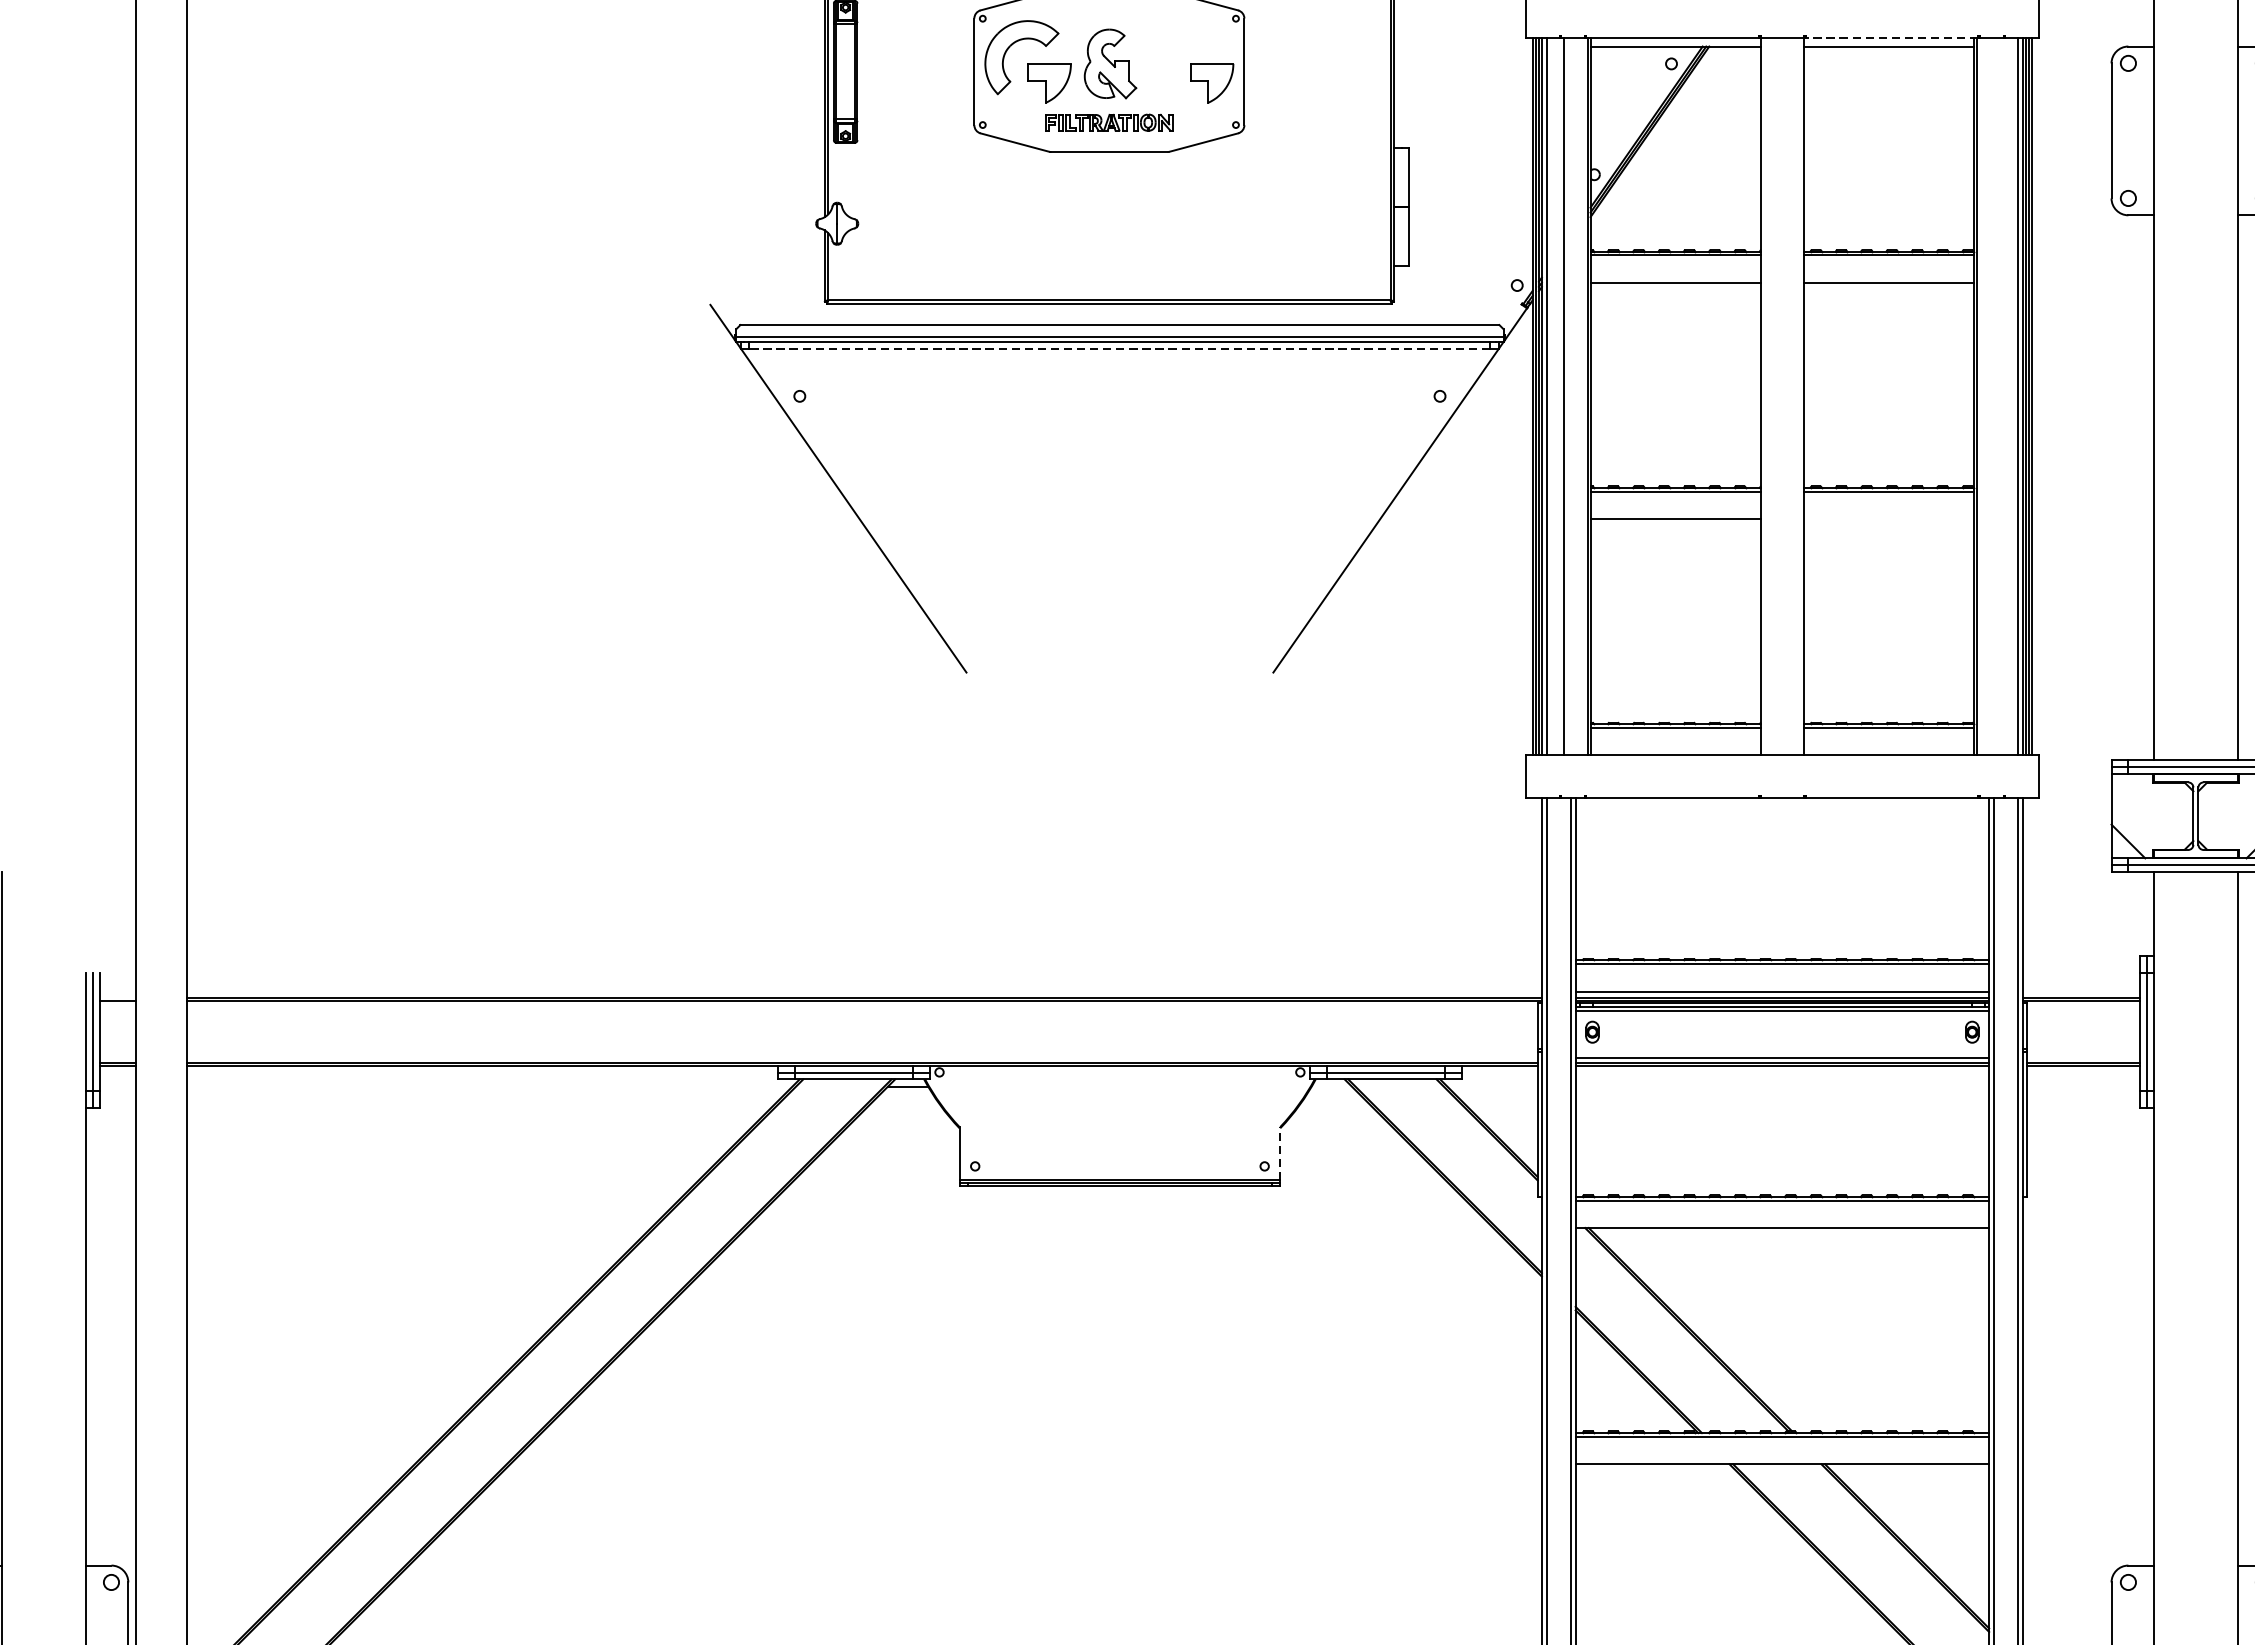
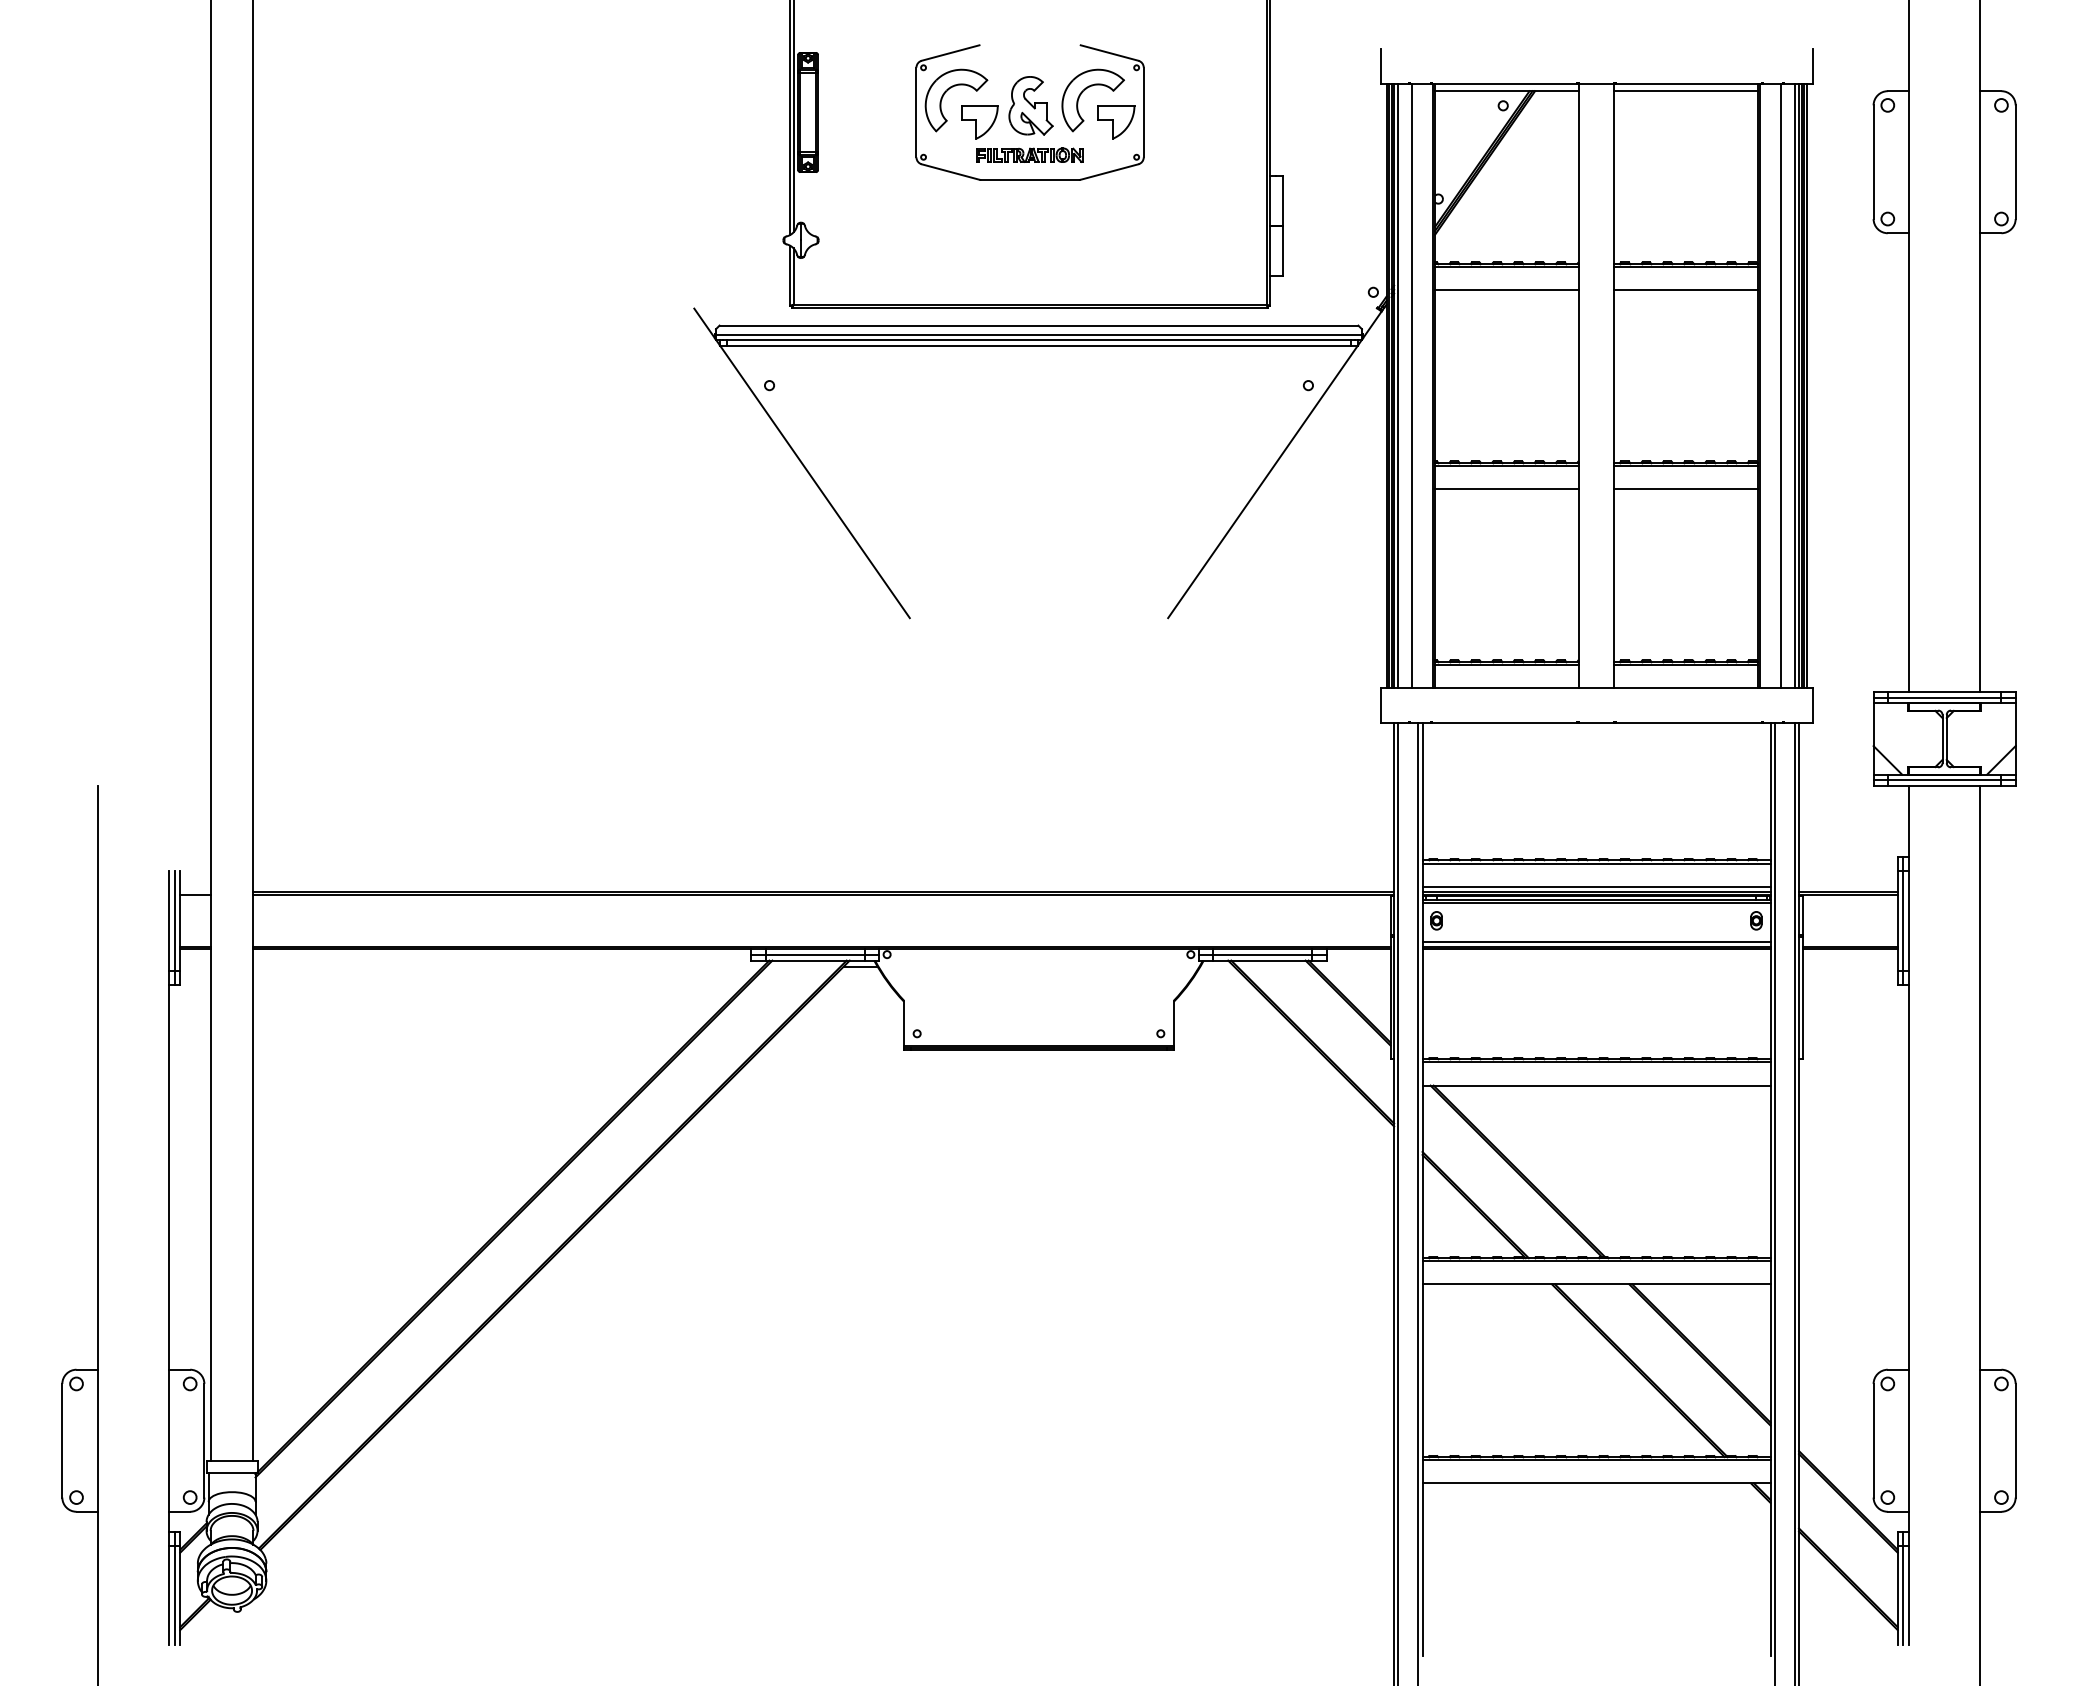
line: (1891, 38) -> (1688, 84), dashed -> solid
part: (1172, 48) -> (1083, 92), added
line: (1119, 348) -> (1038, 345), dashed -> solid
line: (2000, 396) -> (1780, 385), added
line: (1889, 518) -> (1686, 488), added
line: (1279, 1153) -> (1173, 1022), dashed -> solid

